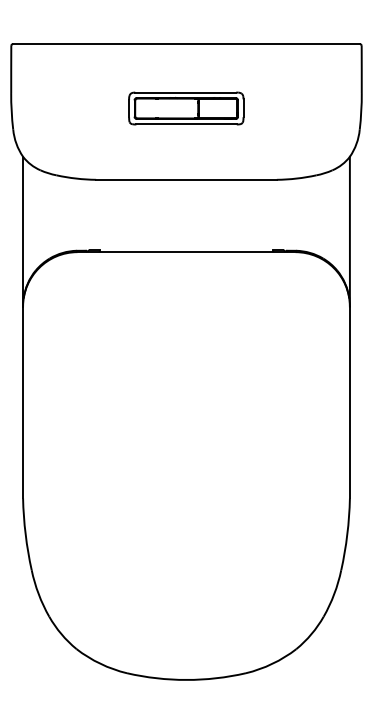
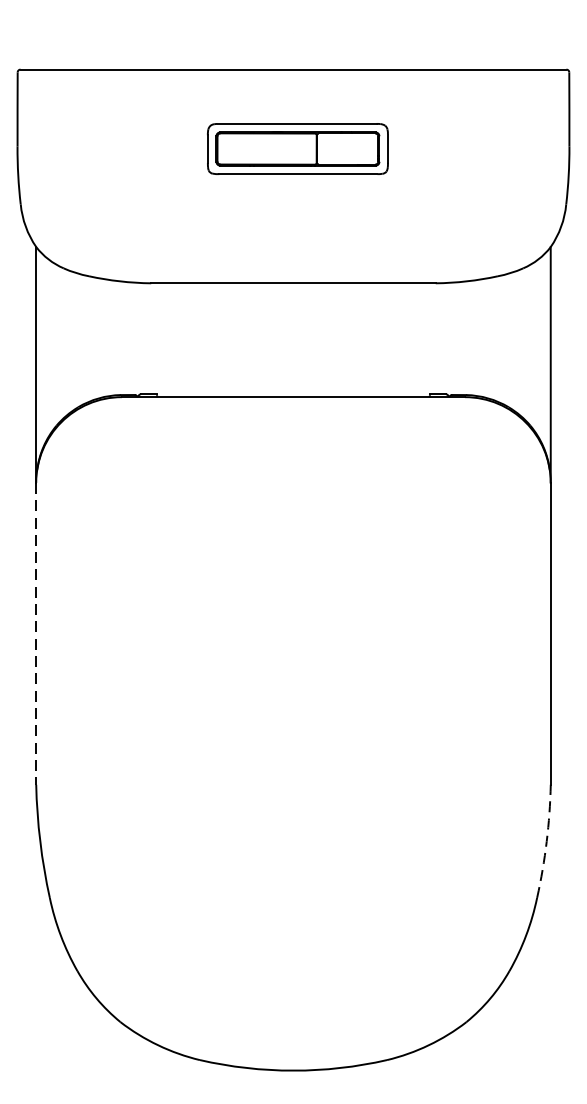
part: (186, 108) -> (298, 148), moved
line: (23, 402) -> (36, 633), solid -> dashed
arc: (347, 534) -> (546, 841), solid -> dashed

